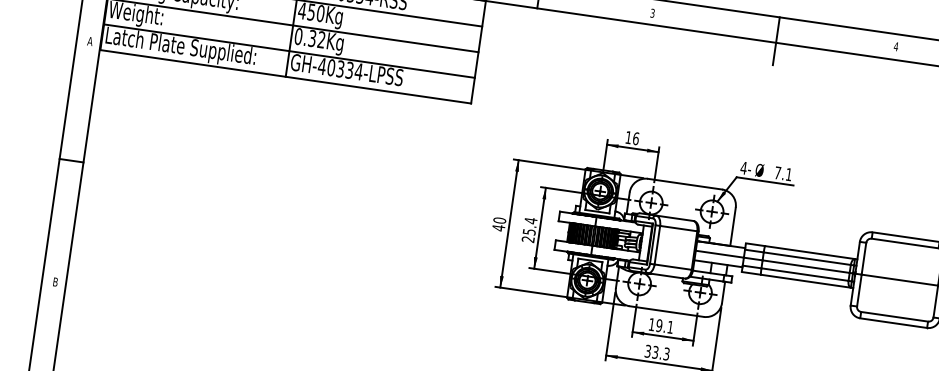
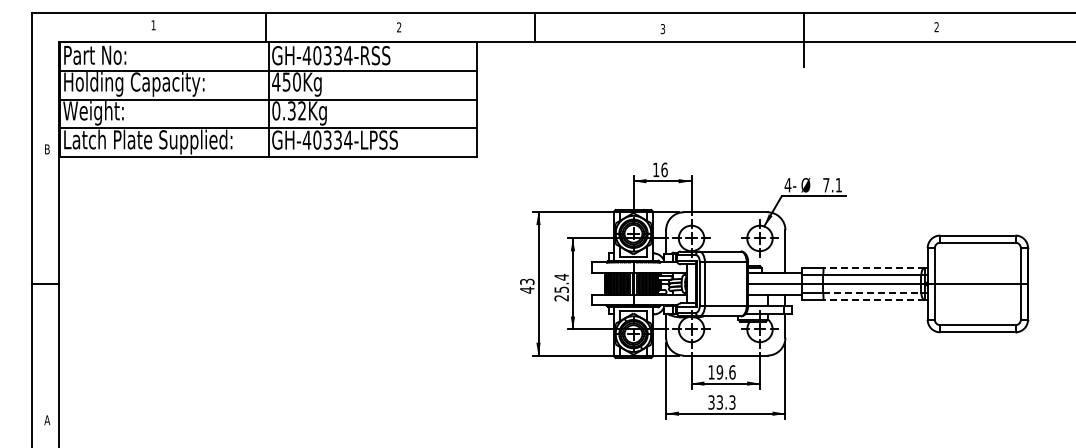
text: (90, 41) -> (47, 149), A -> B
text: (895, 46) -> (936, 27), 4 -> 2
text: (500, 220) -> (527, 281), 40 -> 43
line: (810, 252) -> (874, 267), solid -> dashed
line: (805, 274) -> (872, 292), solid -> dashed
line: (805, 281) -> (874, 300), solid -> dashed
text: (55, 282) -> (47, 420), B -> A
text: (670, 327) -> (732, 372), 19.1 -> 19.6

